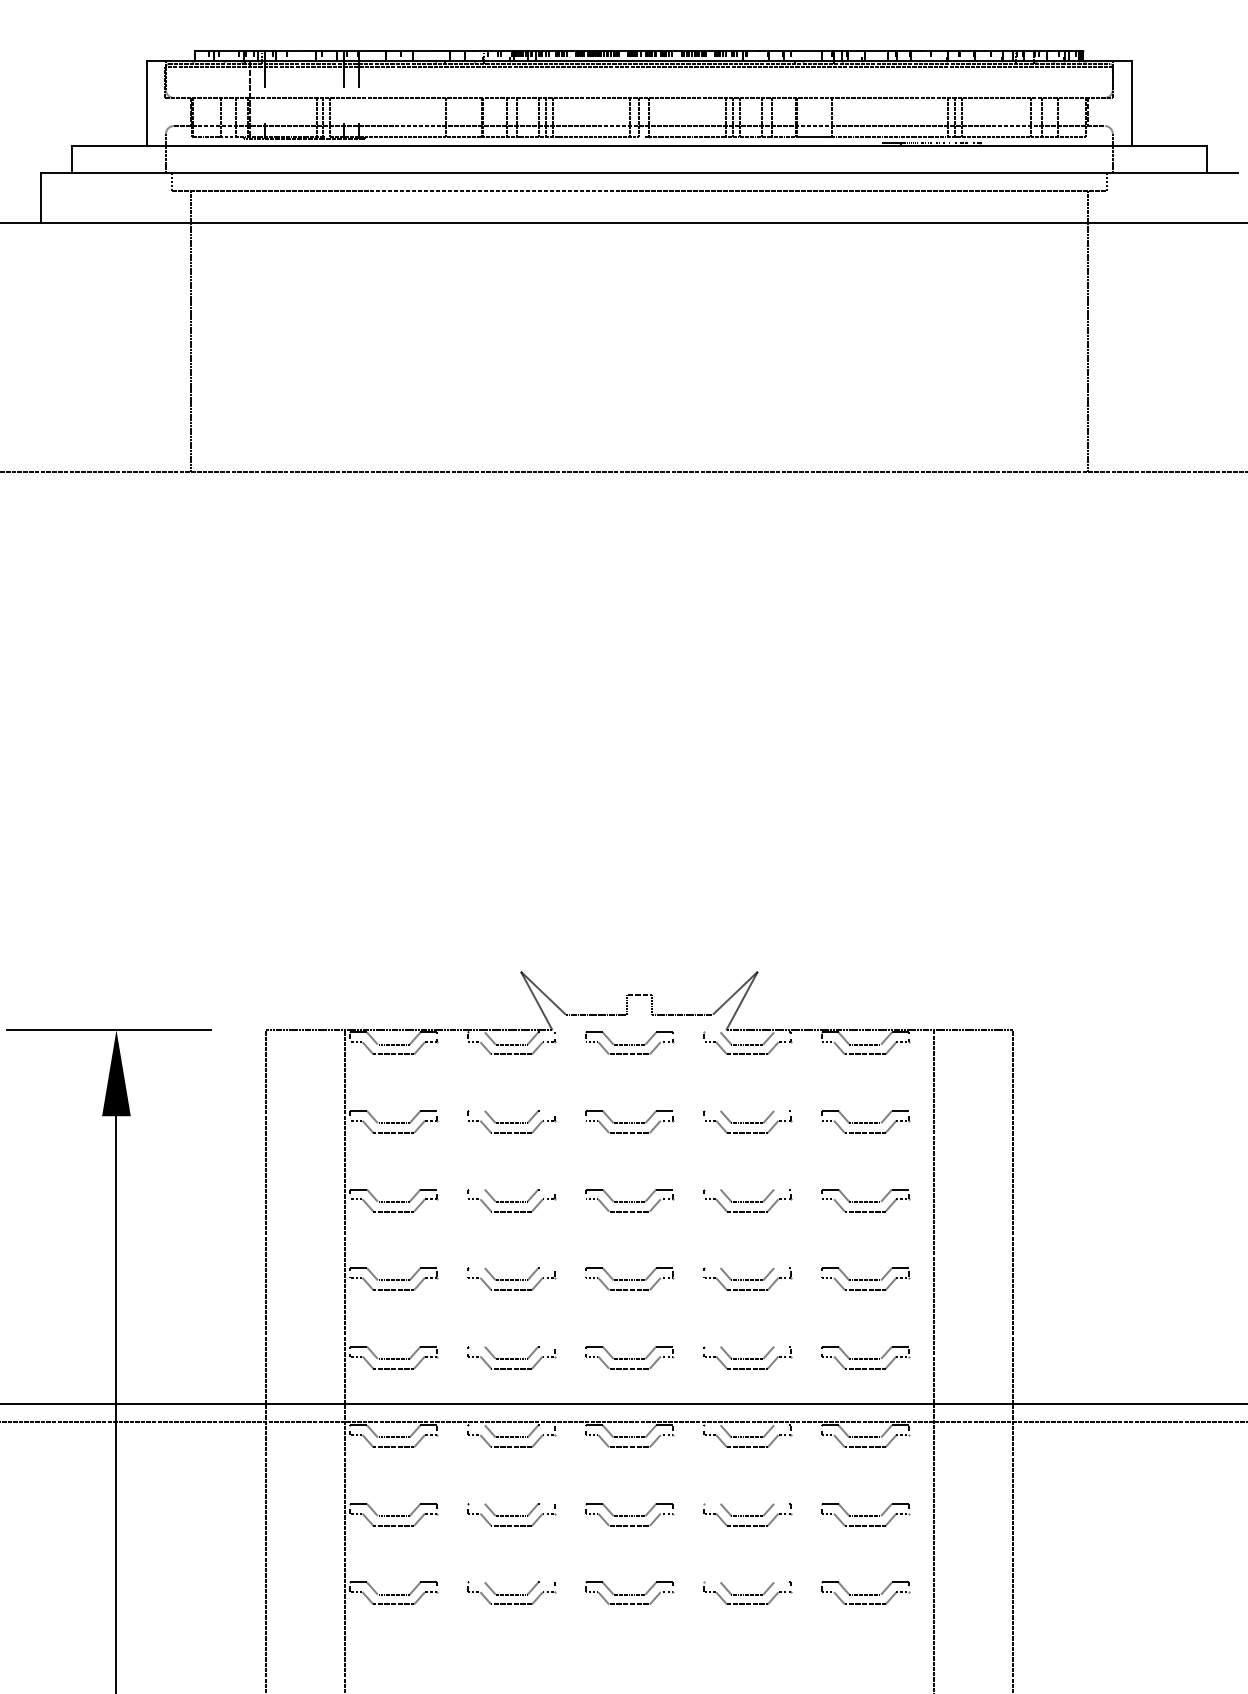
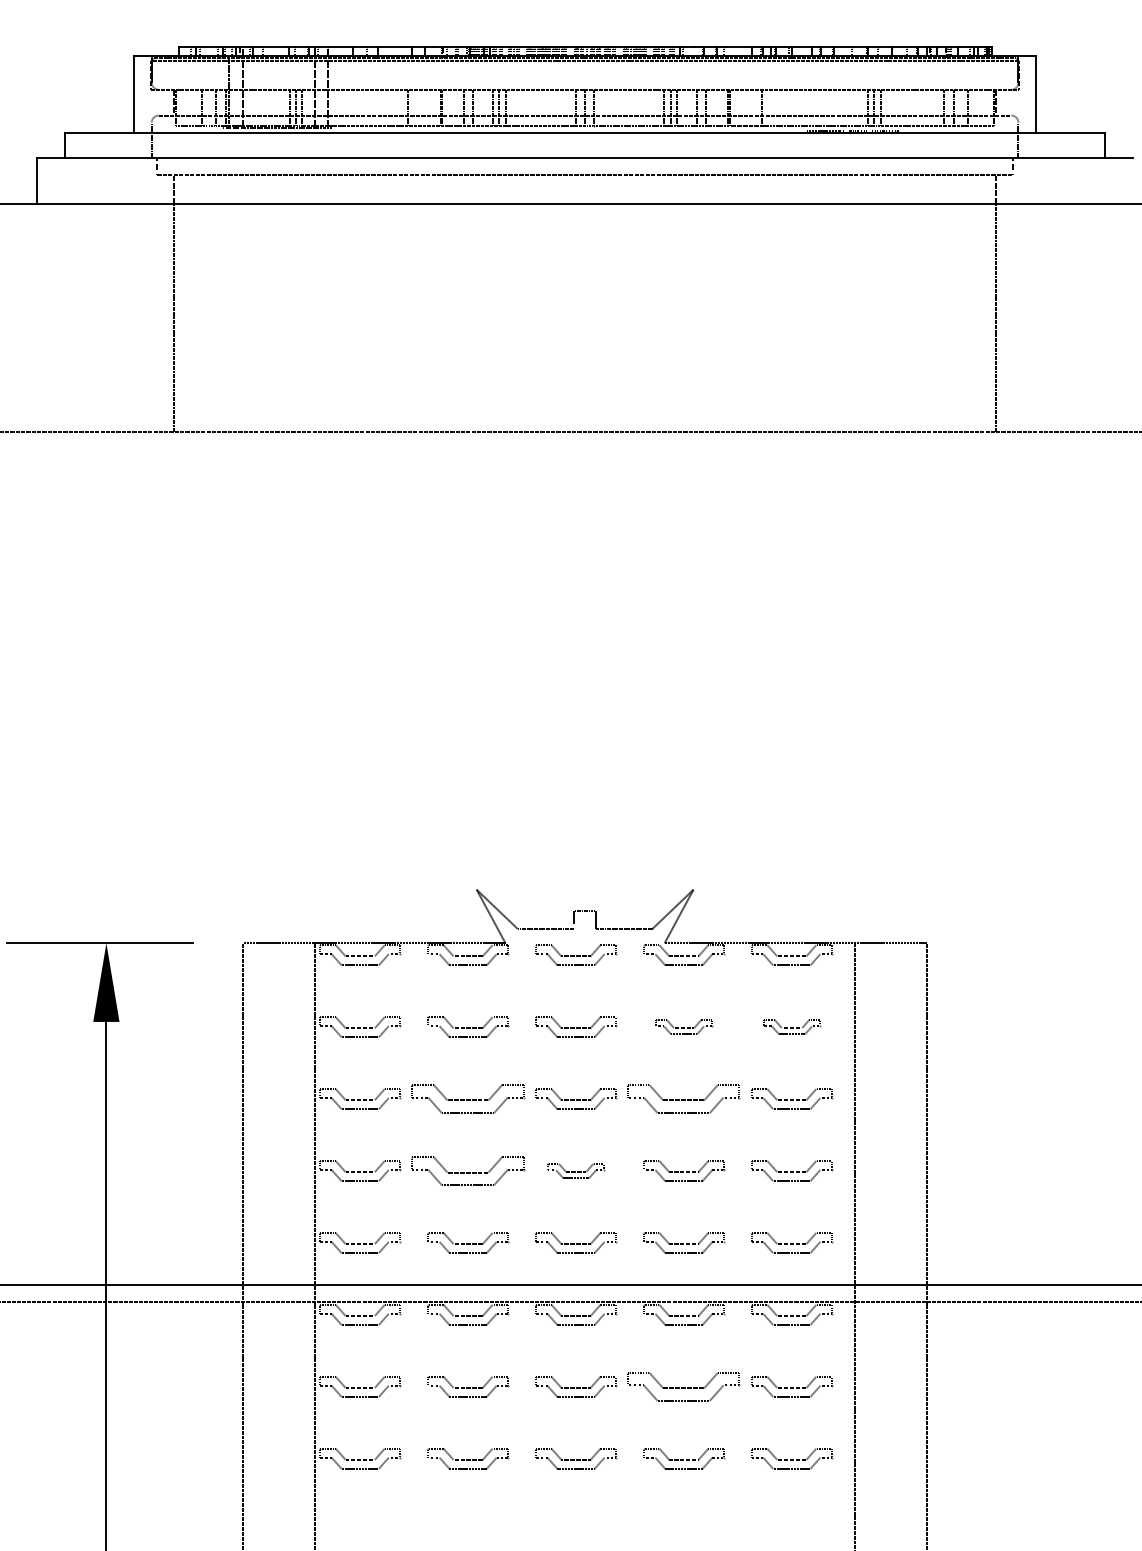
part: (747, 1121) -> (684, 1026), size x0.7
part: (865, 1121) -> (792, 1026), size x0.7
part: (511, 1200) -> (468, 1099), size x1.4
part: (747, 1200) -> (684, 1099), size x1.4
part: (511, 1278) -> (468, 1170), size x1.4
part: (629, 1278) -> (576, 1170), size x0.7
part: (747, 1514) -> (684, 1386), size x1.4

